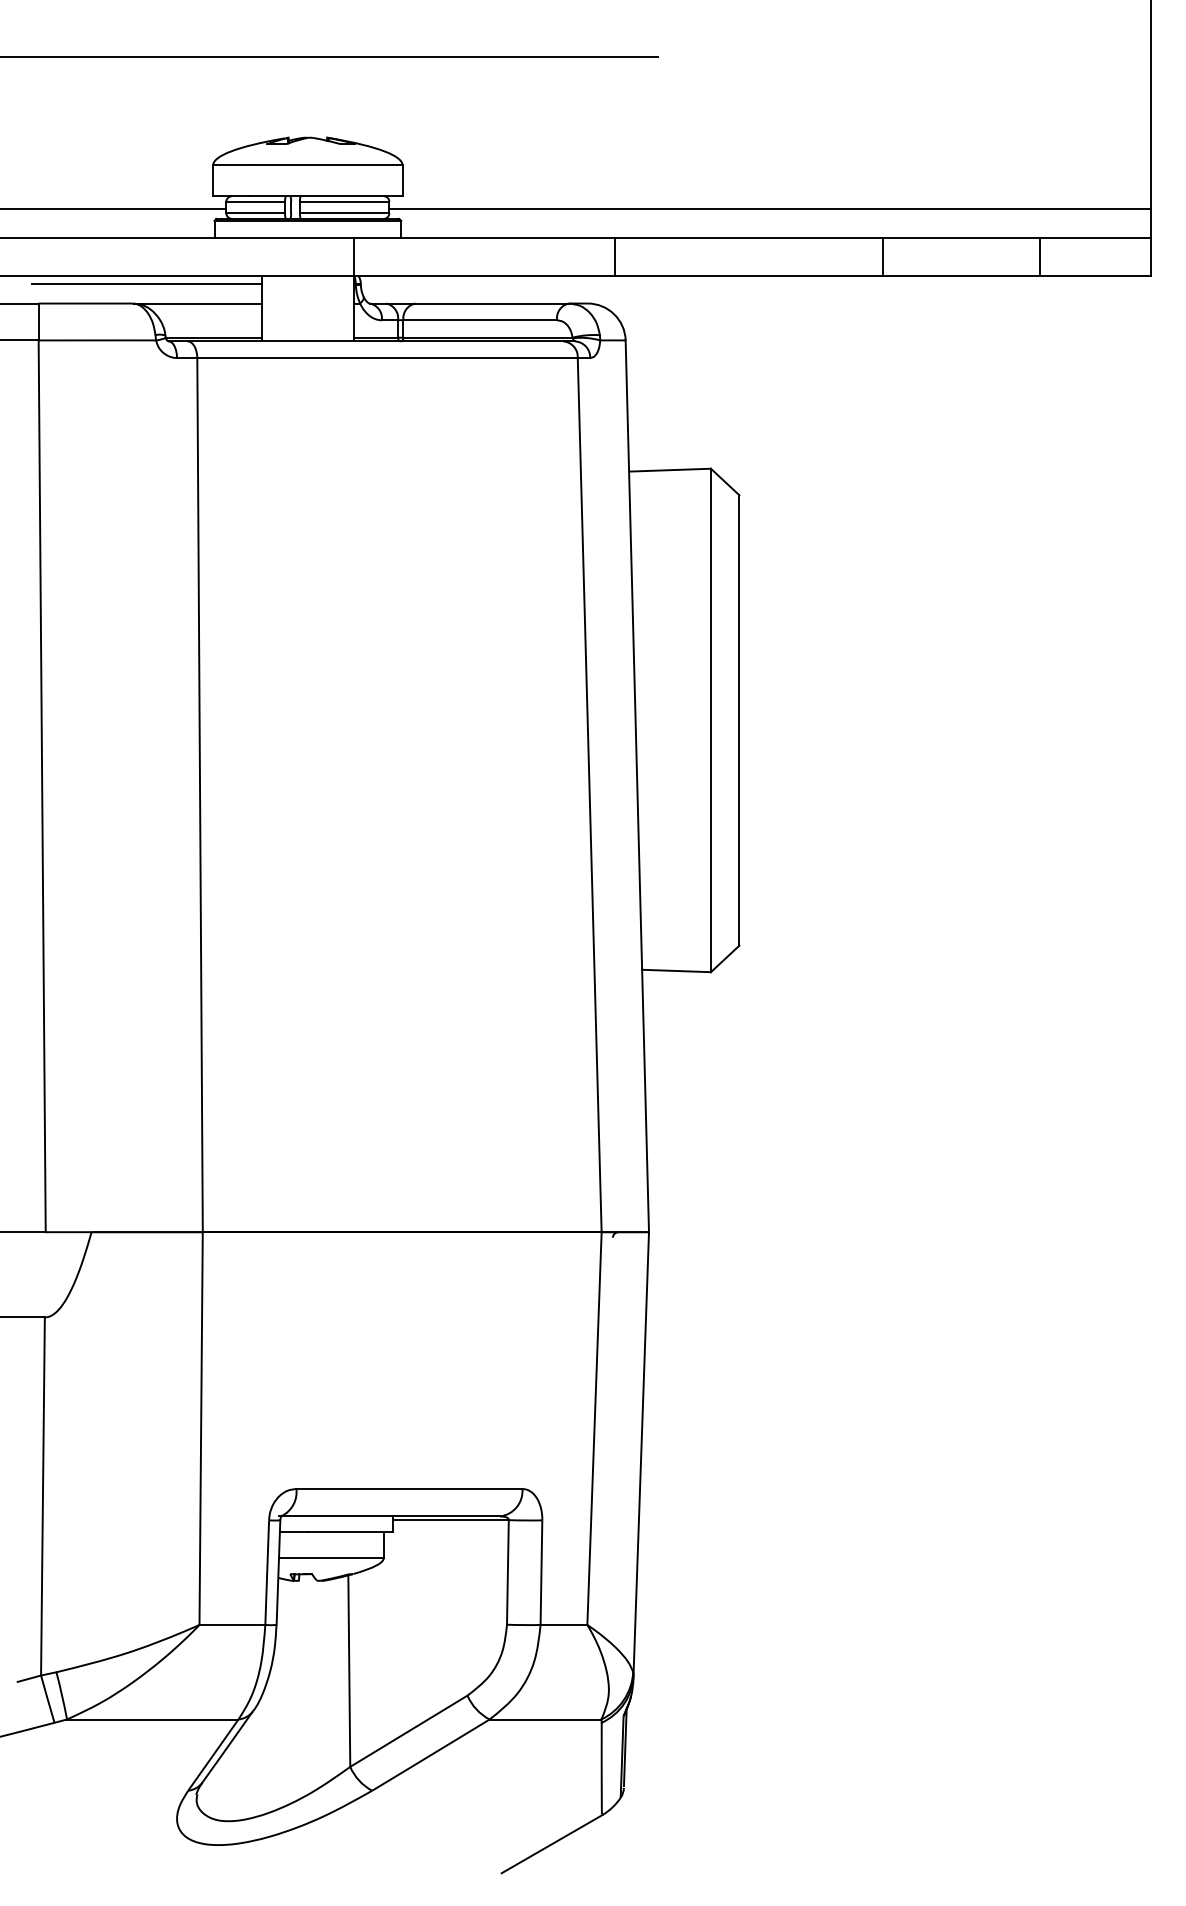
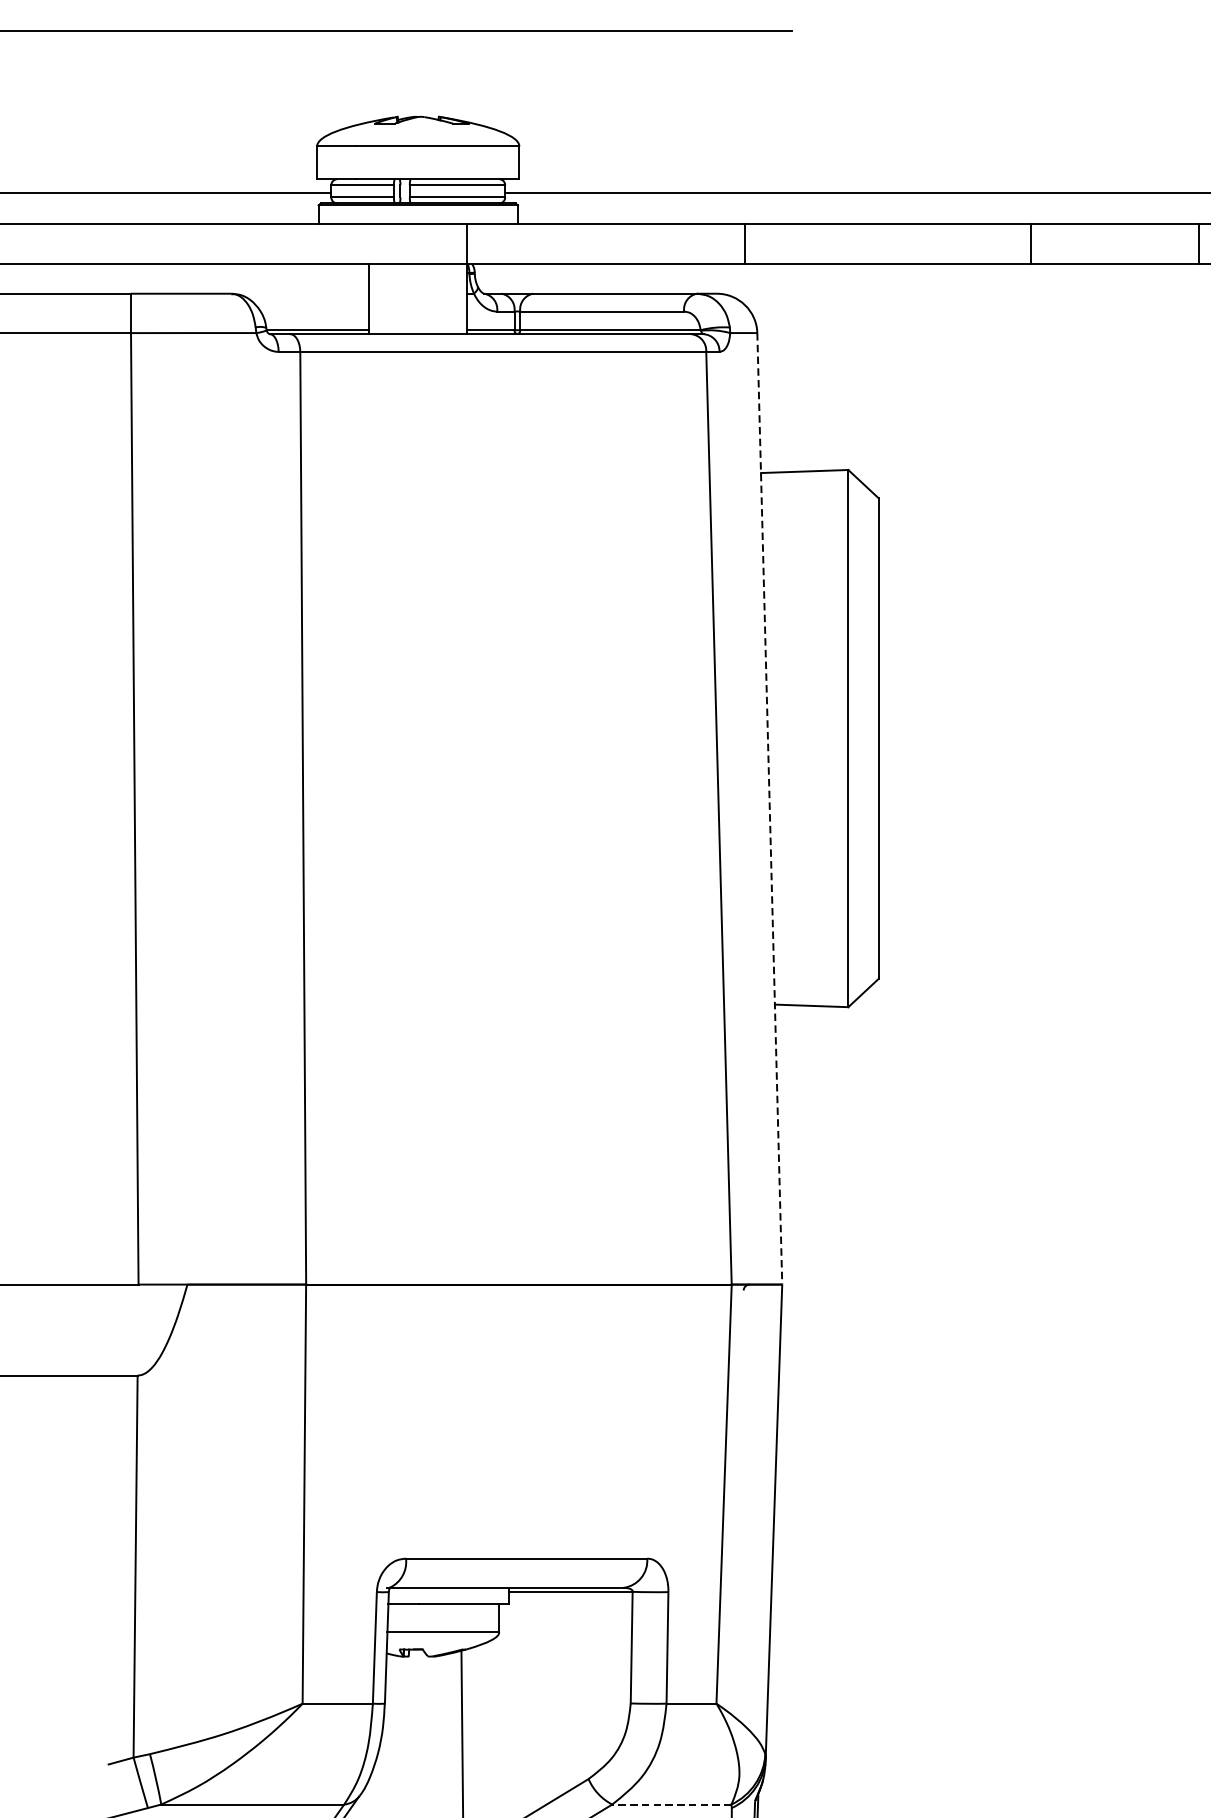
line: (146, 284) -> (246, 273), removed
line: (198, 303) -> (301, 293), removed
line: (637, 786) -> (769, 809), solid -> dashed
line: (545, 1719) -> (671, 1804), solid -> dashed

